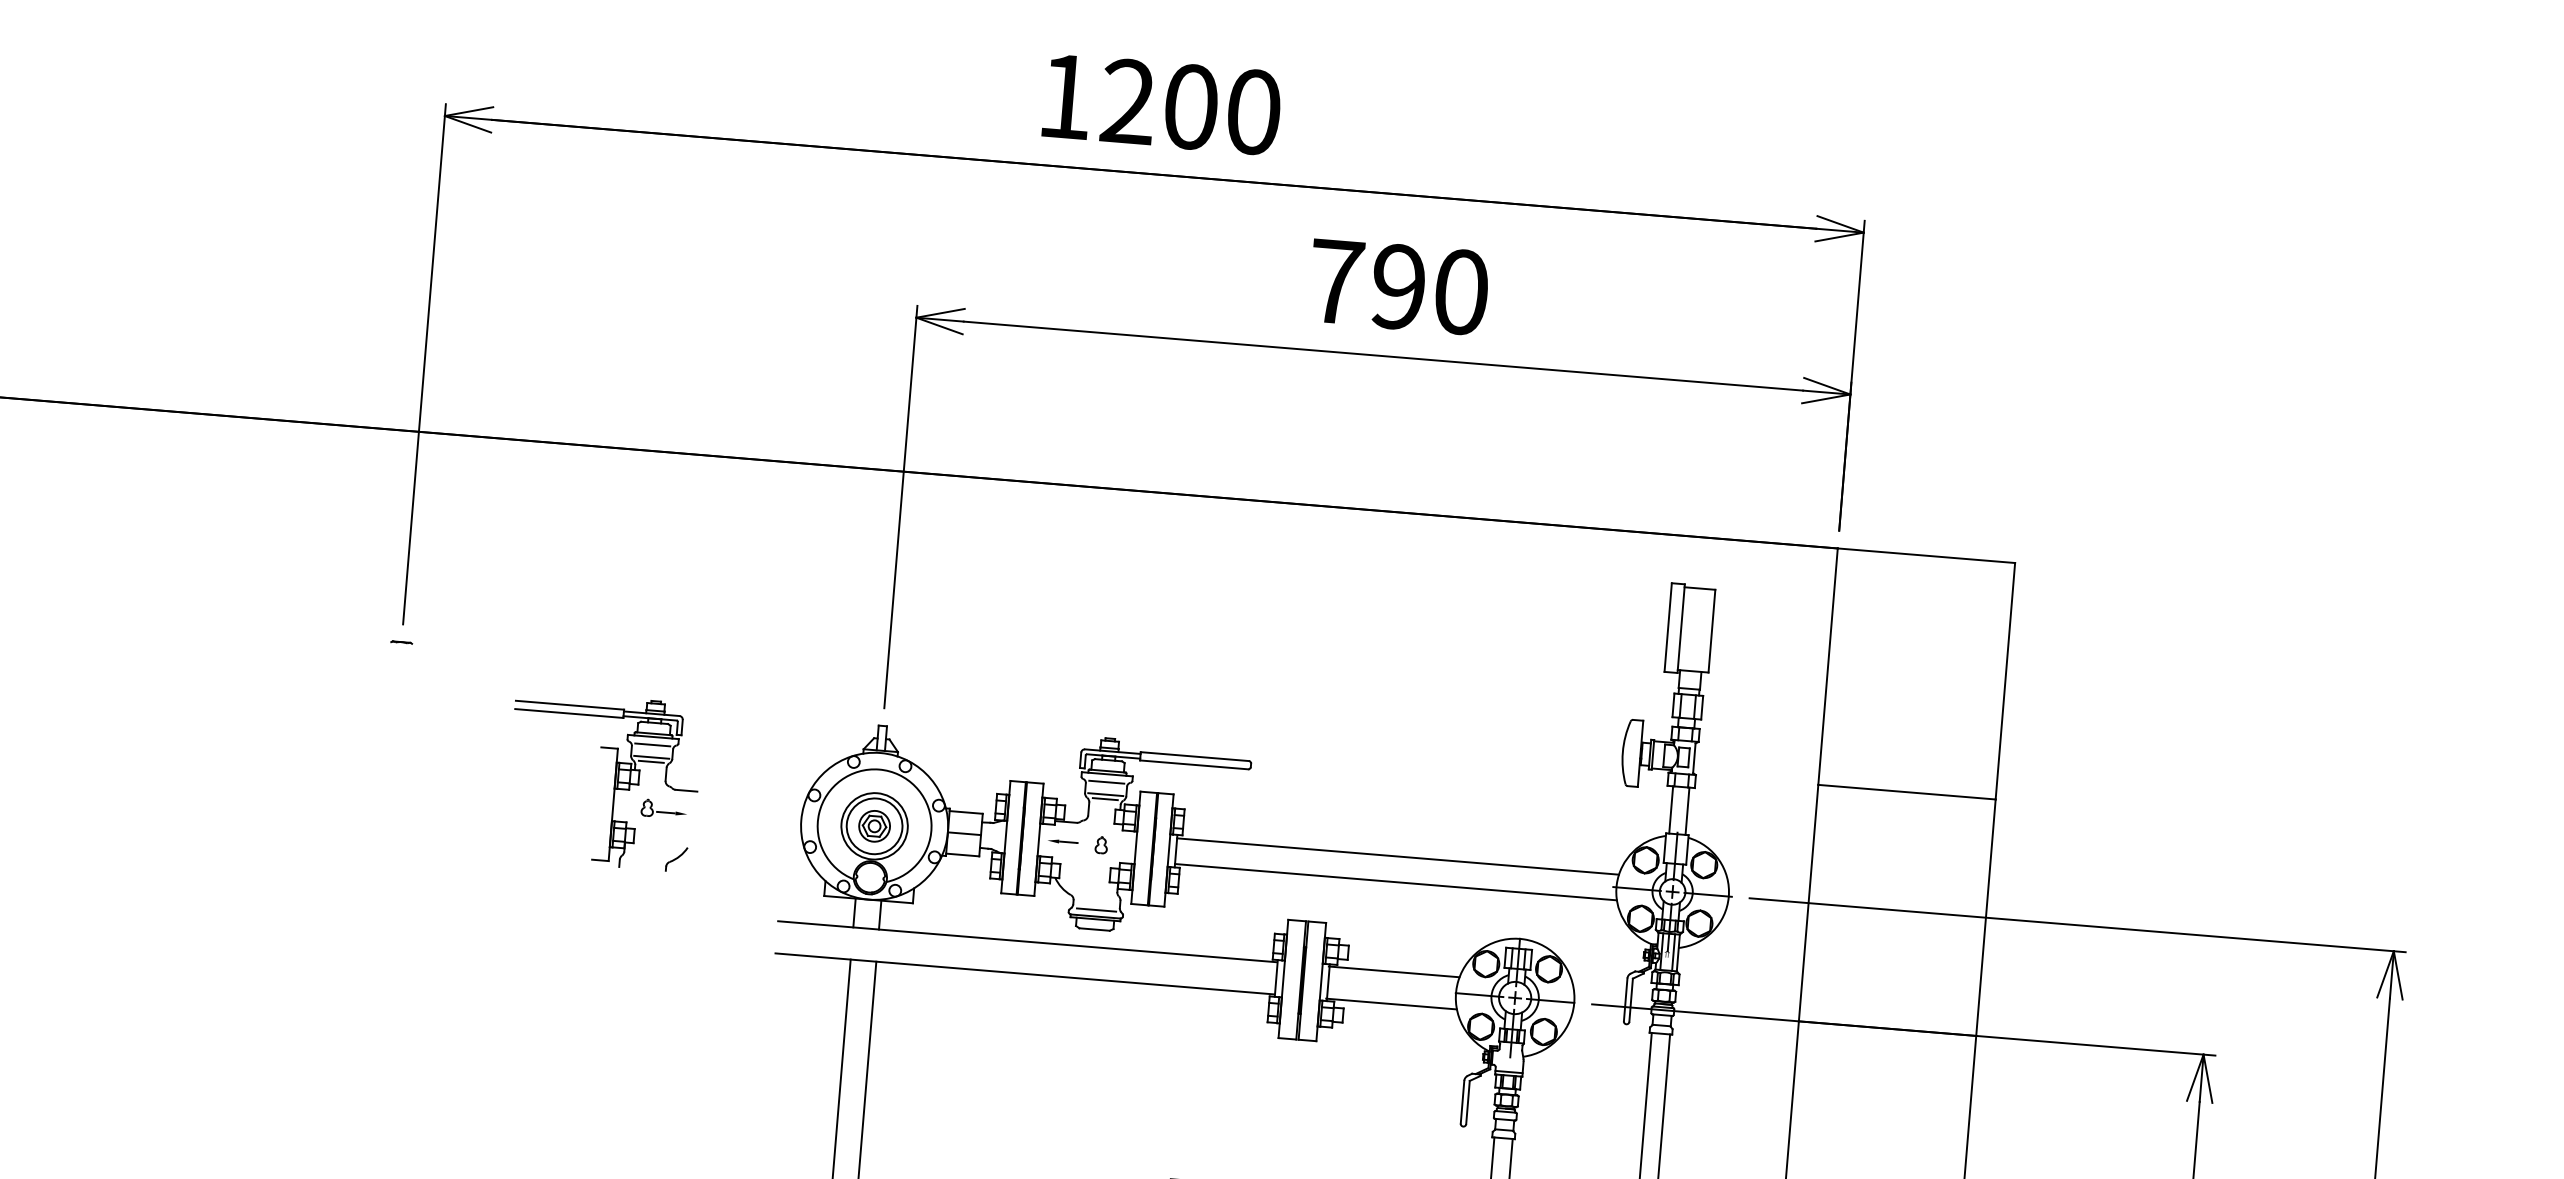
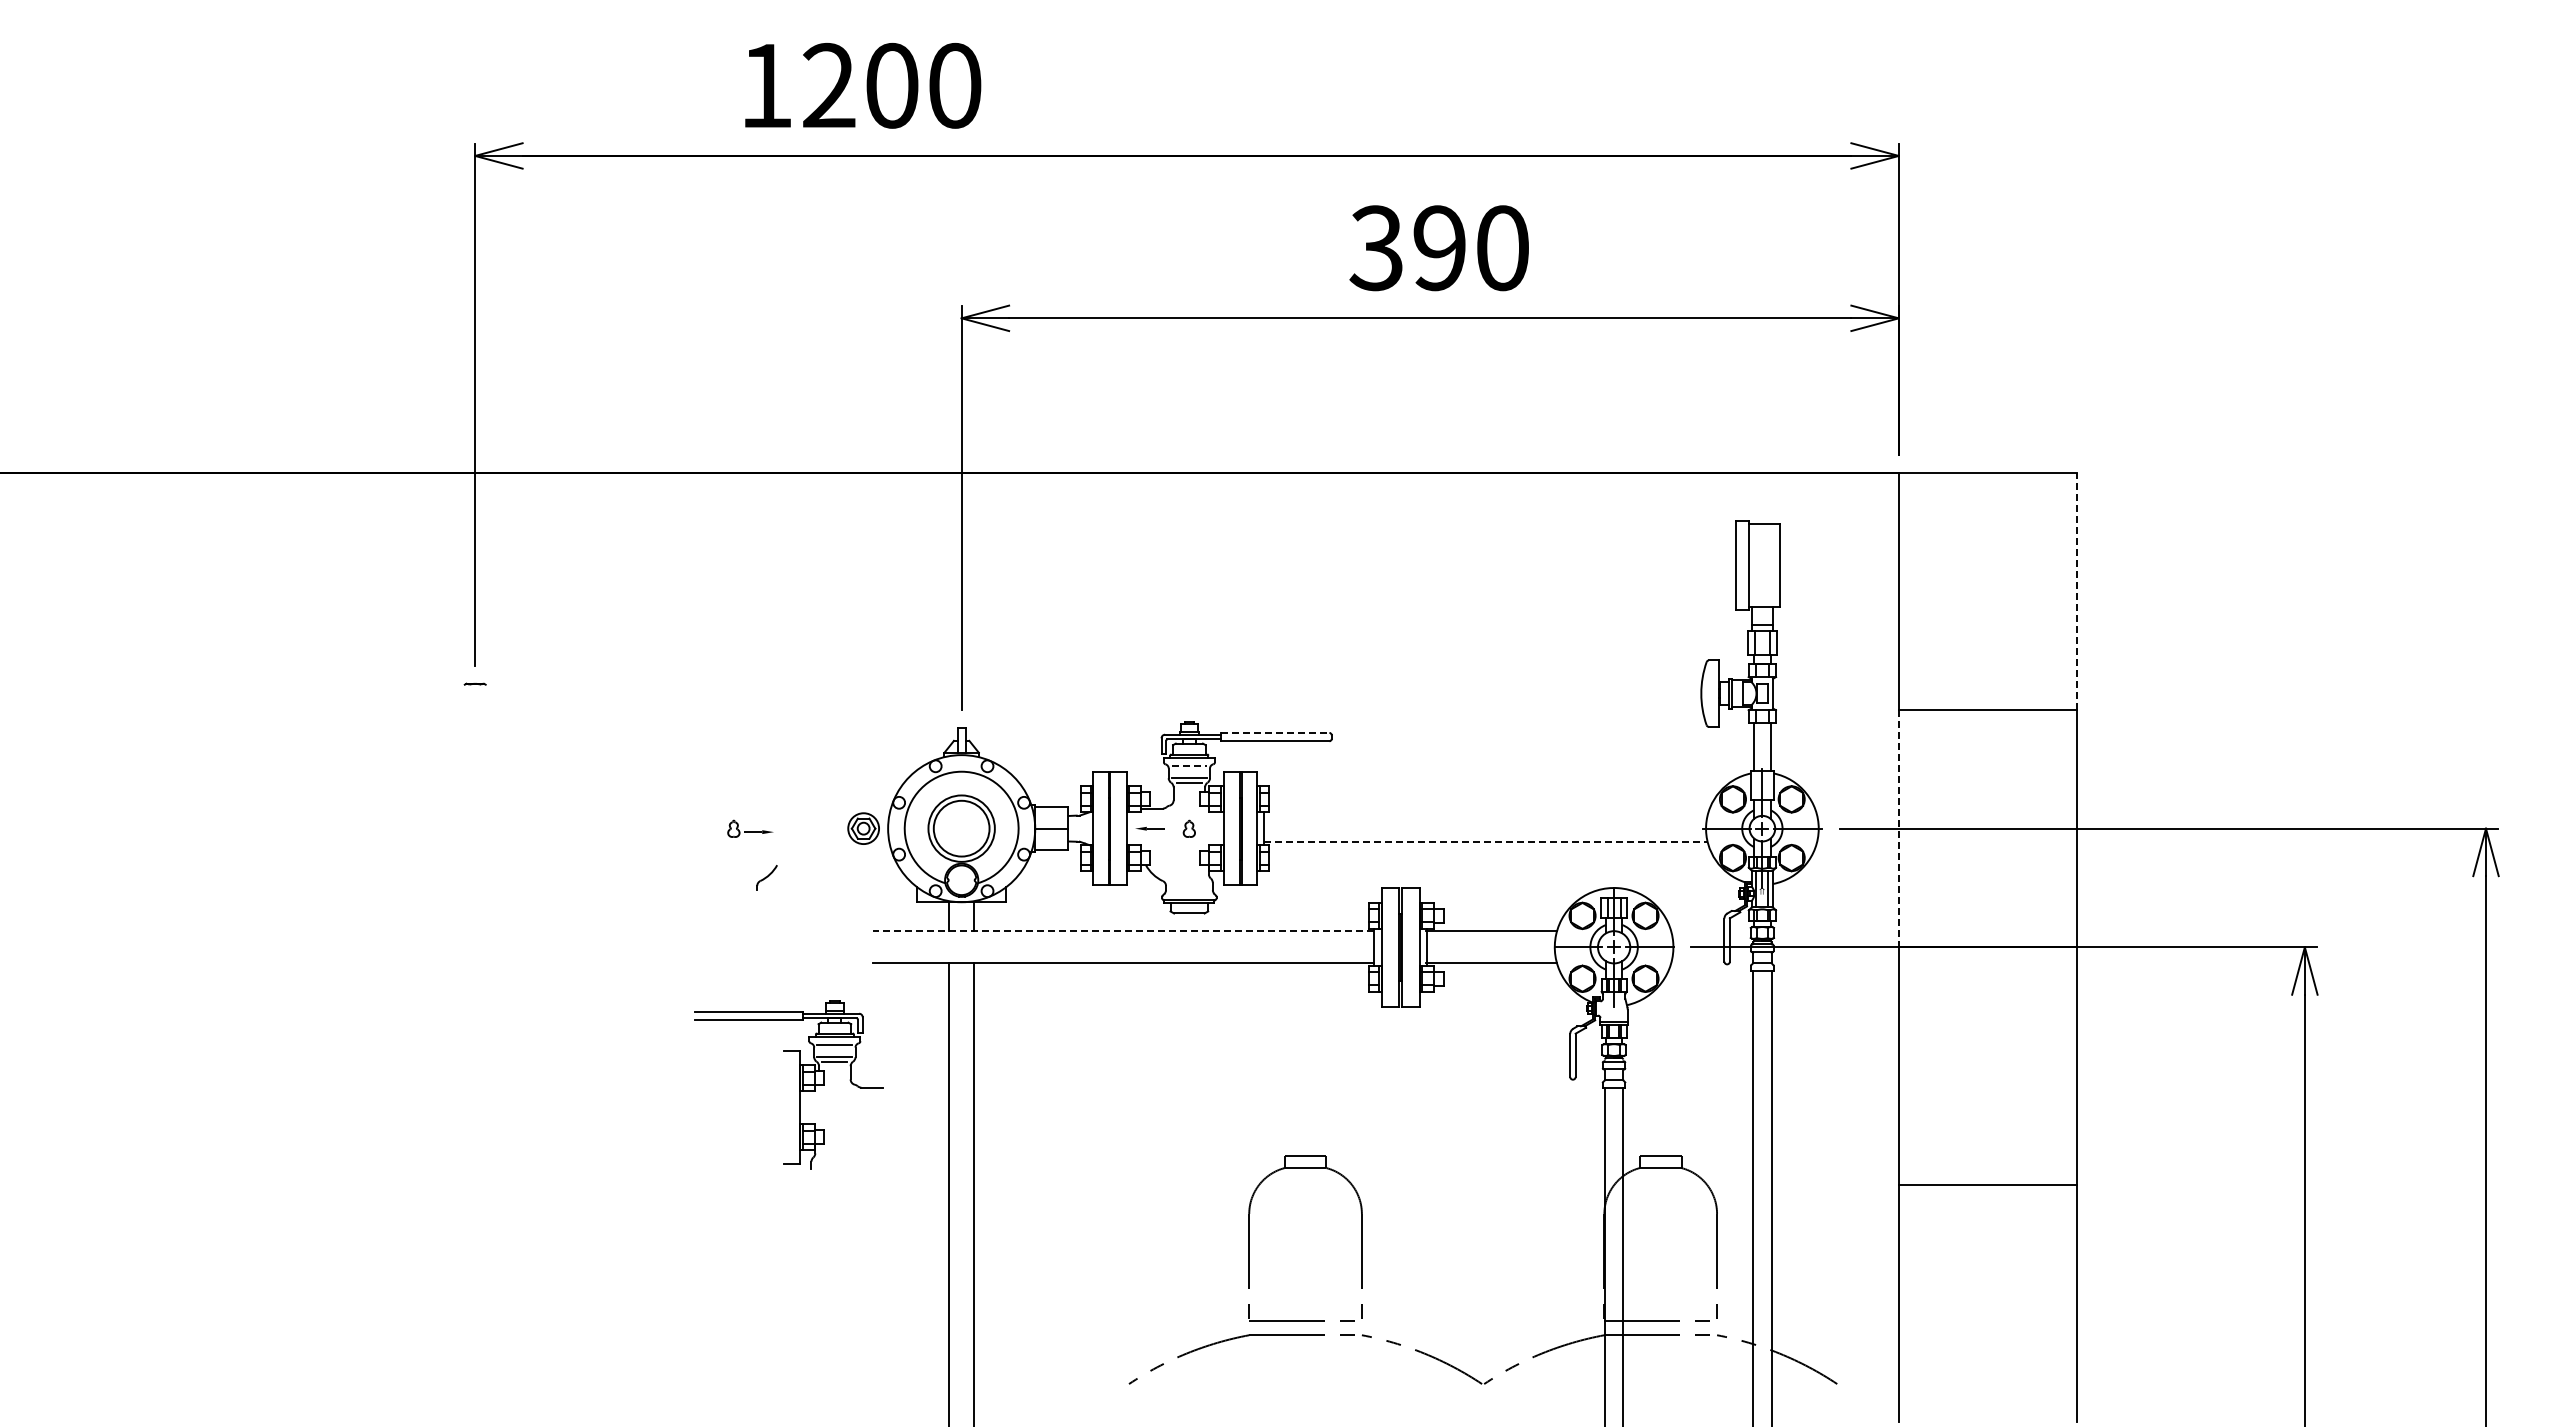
text: (1162, 104) -> (863, 85), moved
text: (1335, 282) -> (1376, 248), 790 -> 390
line: (2005, 681) -> (2076, 591), solid -> dashed
line: (1195, 756) -> (1275, 732), solid -> dashed
part: (614, 781) -> (799, 1084), moved
line: (1106, 782) -> (1189, 765), solid -> dashed
part: (874, 826) -> (863, 828), moved
line: (1397, 856) -> (1485, 815), removed
line: (1395, 882) -> (1485, 841), solid -> dashed
line: (1808, 902) -> (1898, 828), solid -> dashed
line: (1096, 909) -> (1189, 893), removed
line: (1026, 941) -> (1122, 931), solid -> dashed

